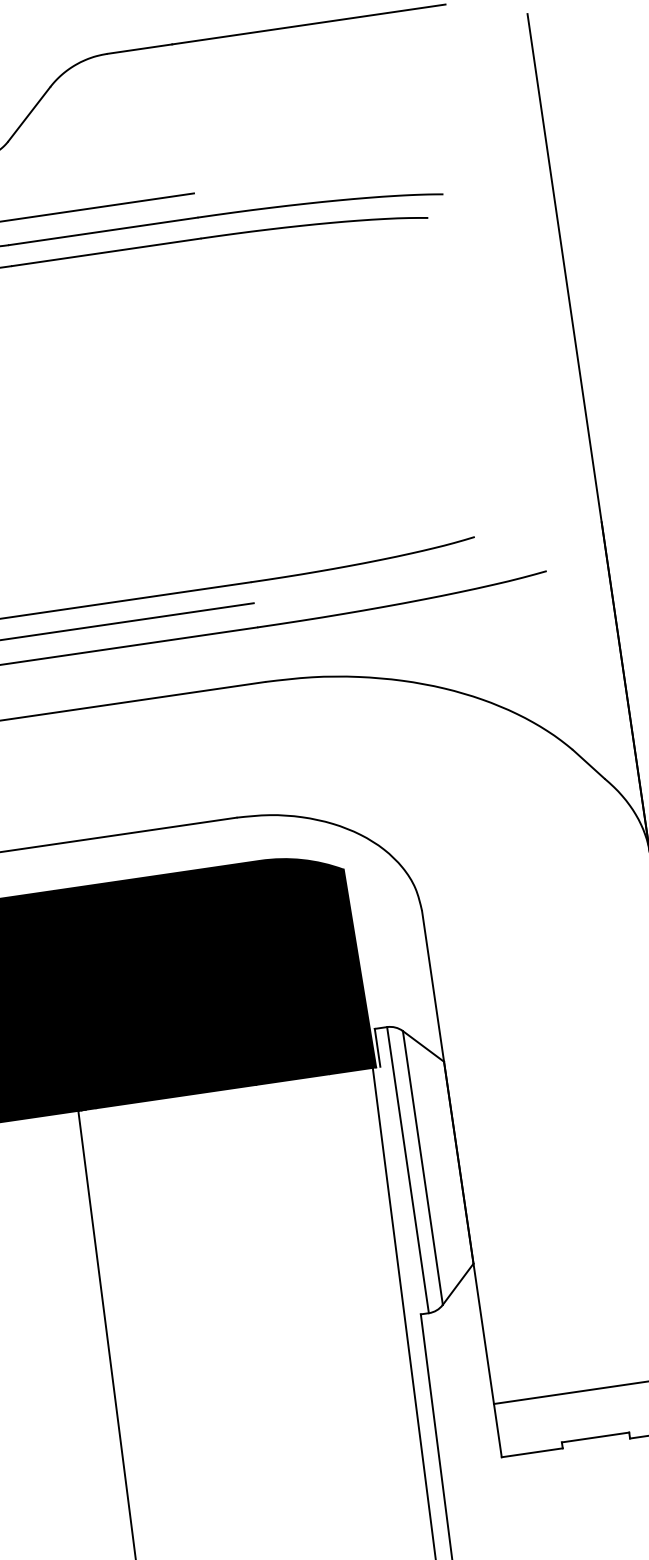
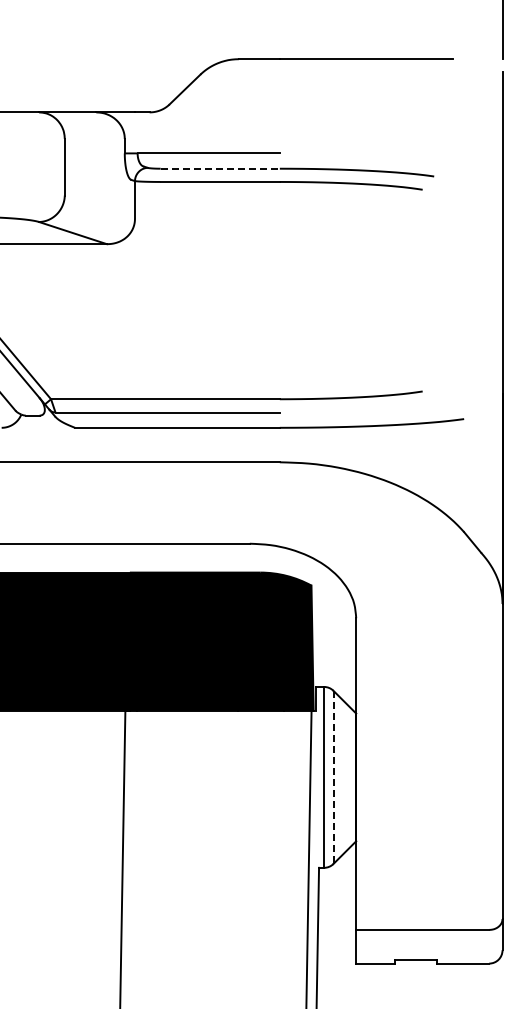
line: (103, 230) -> (220, 168), solid -> dashed
line: (422, 1168) -> (333, 777), solid -> dashed

